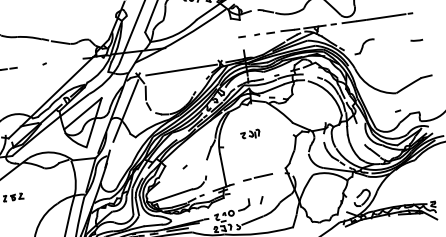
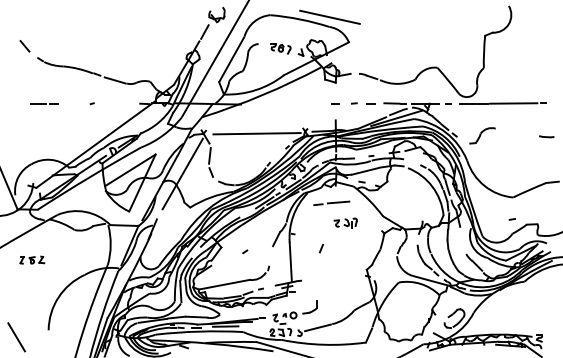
part: (250, 133) -> (345, 222), moved
line: (257, 176) -> (331, 202), moved
line: (260, 200) -> (320, 248), moved

